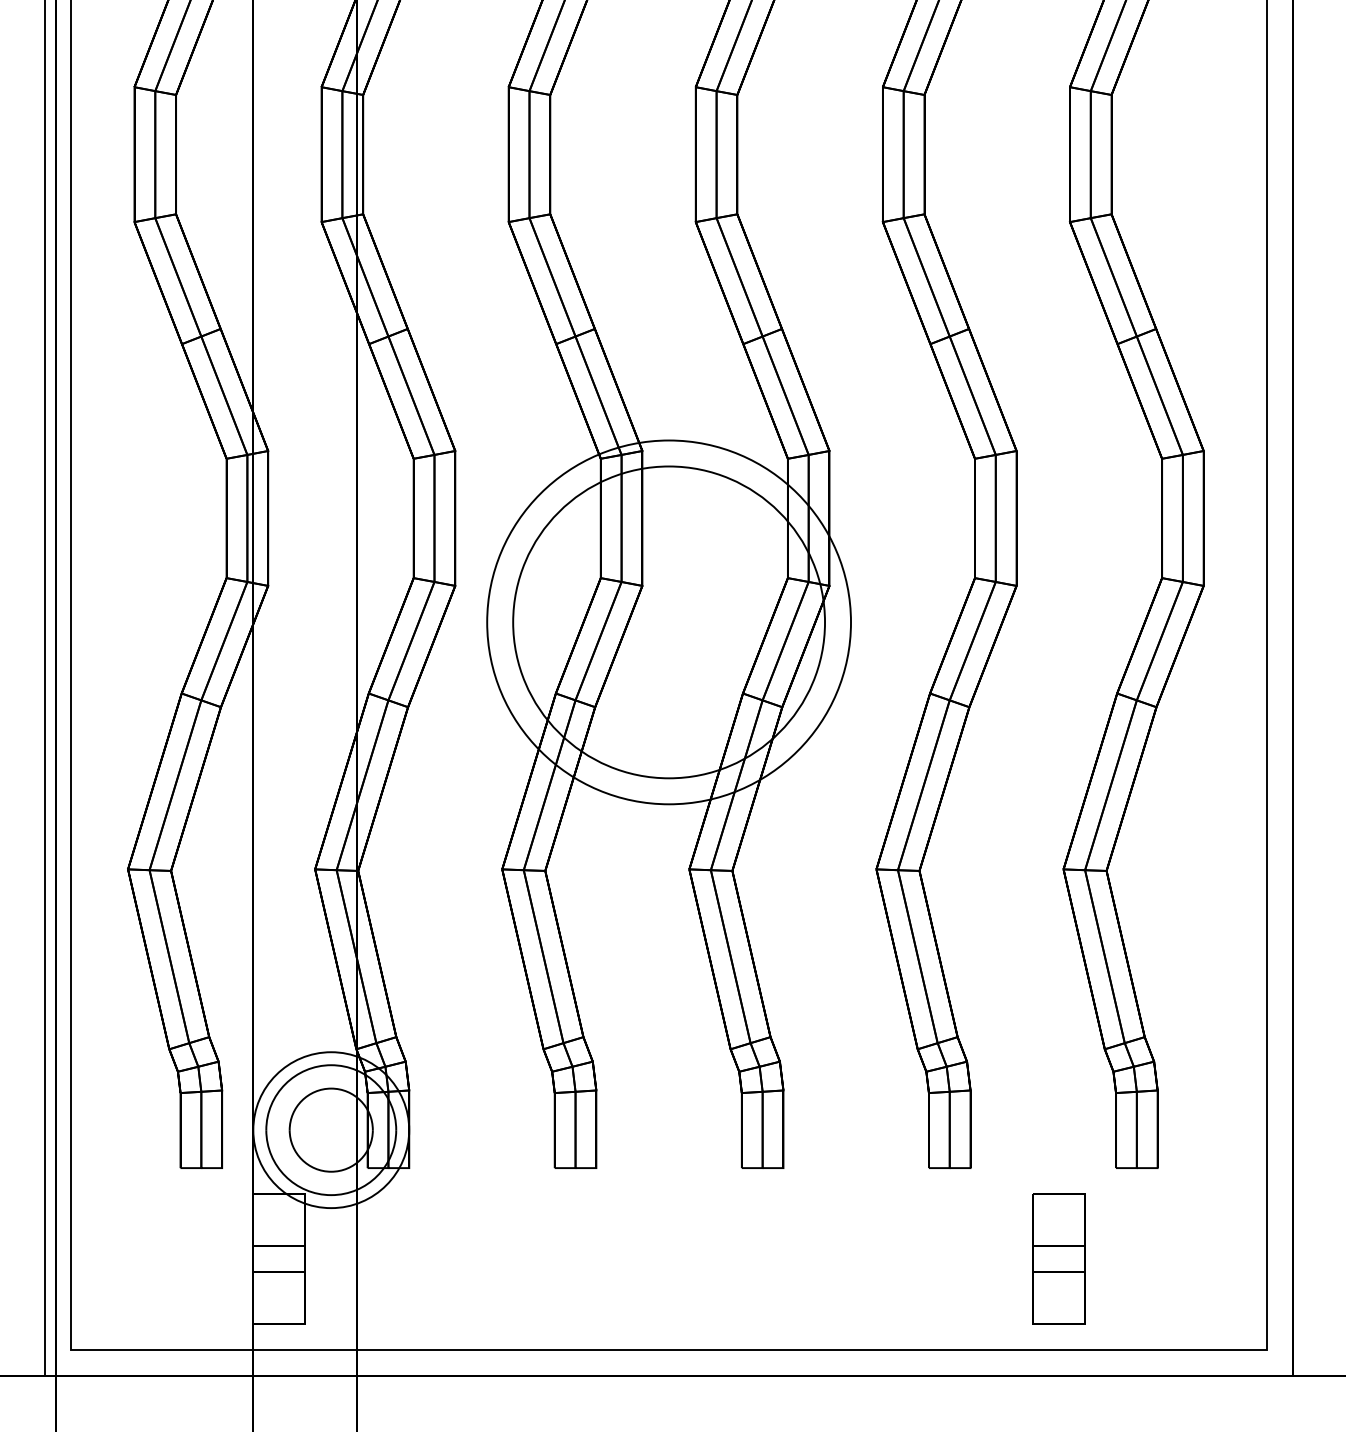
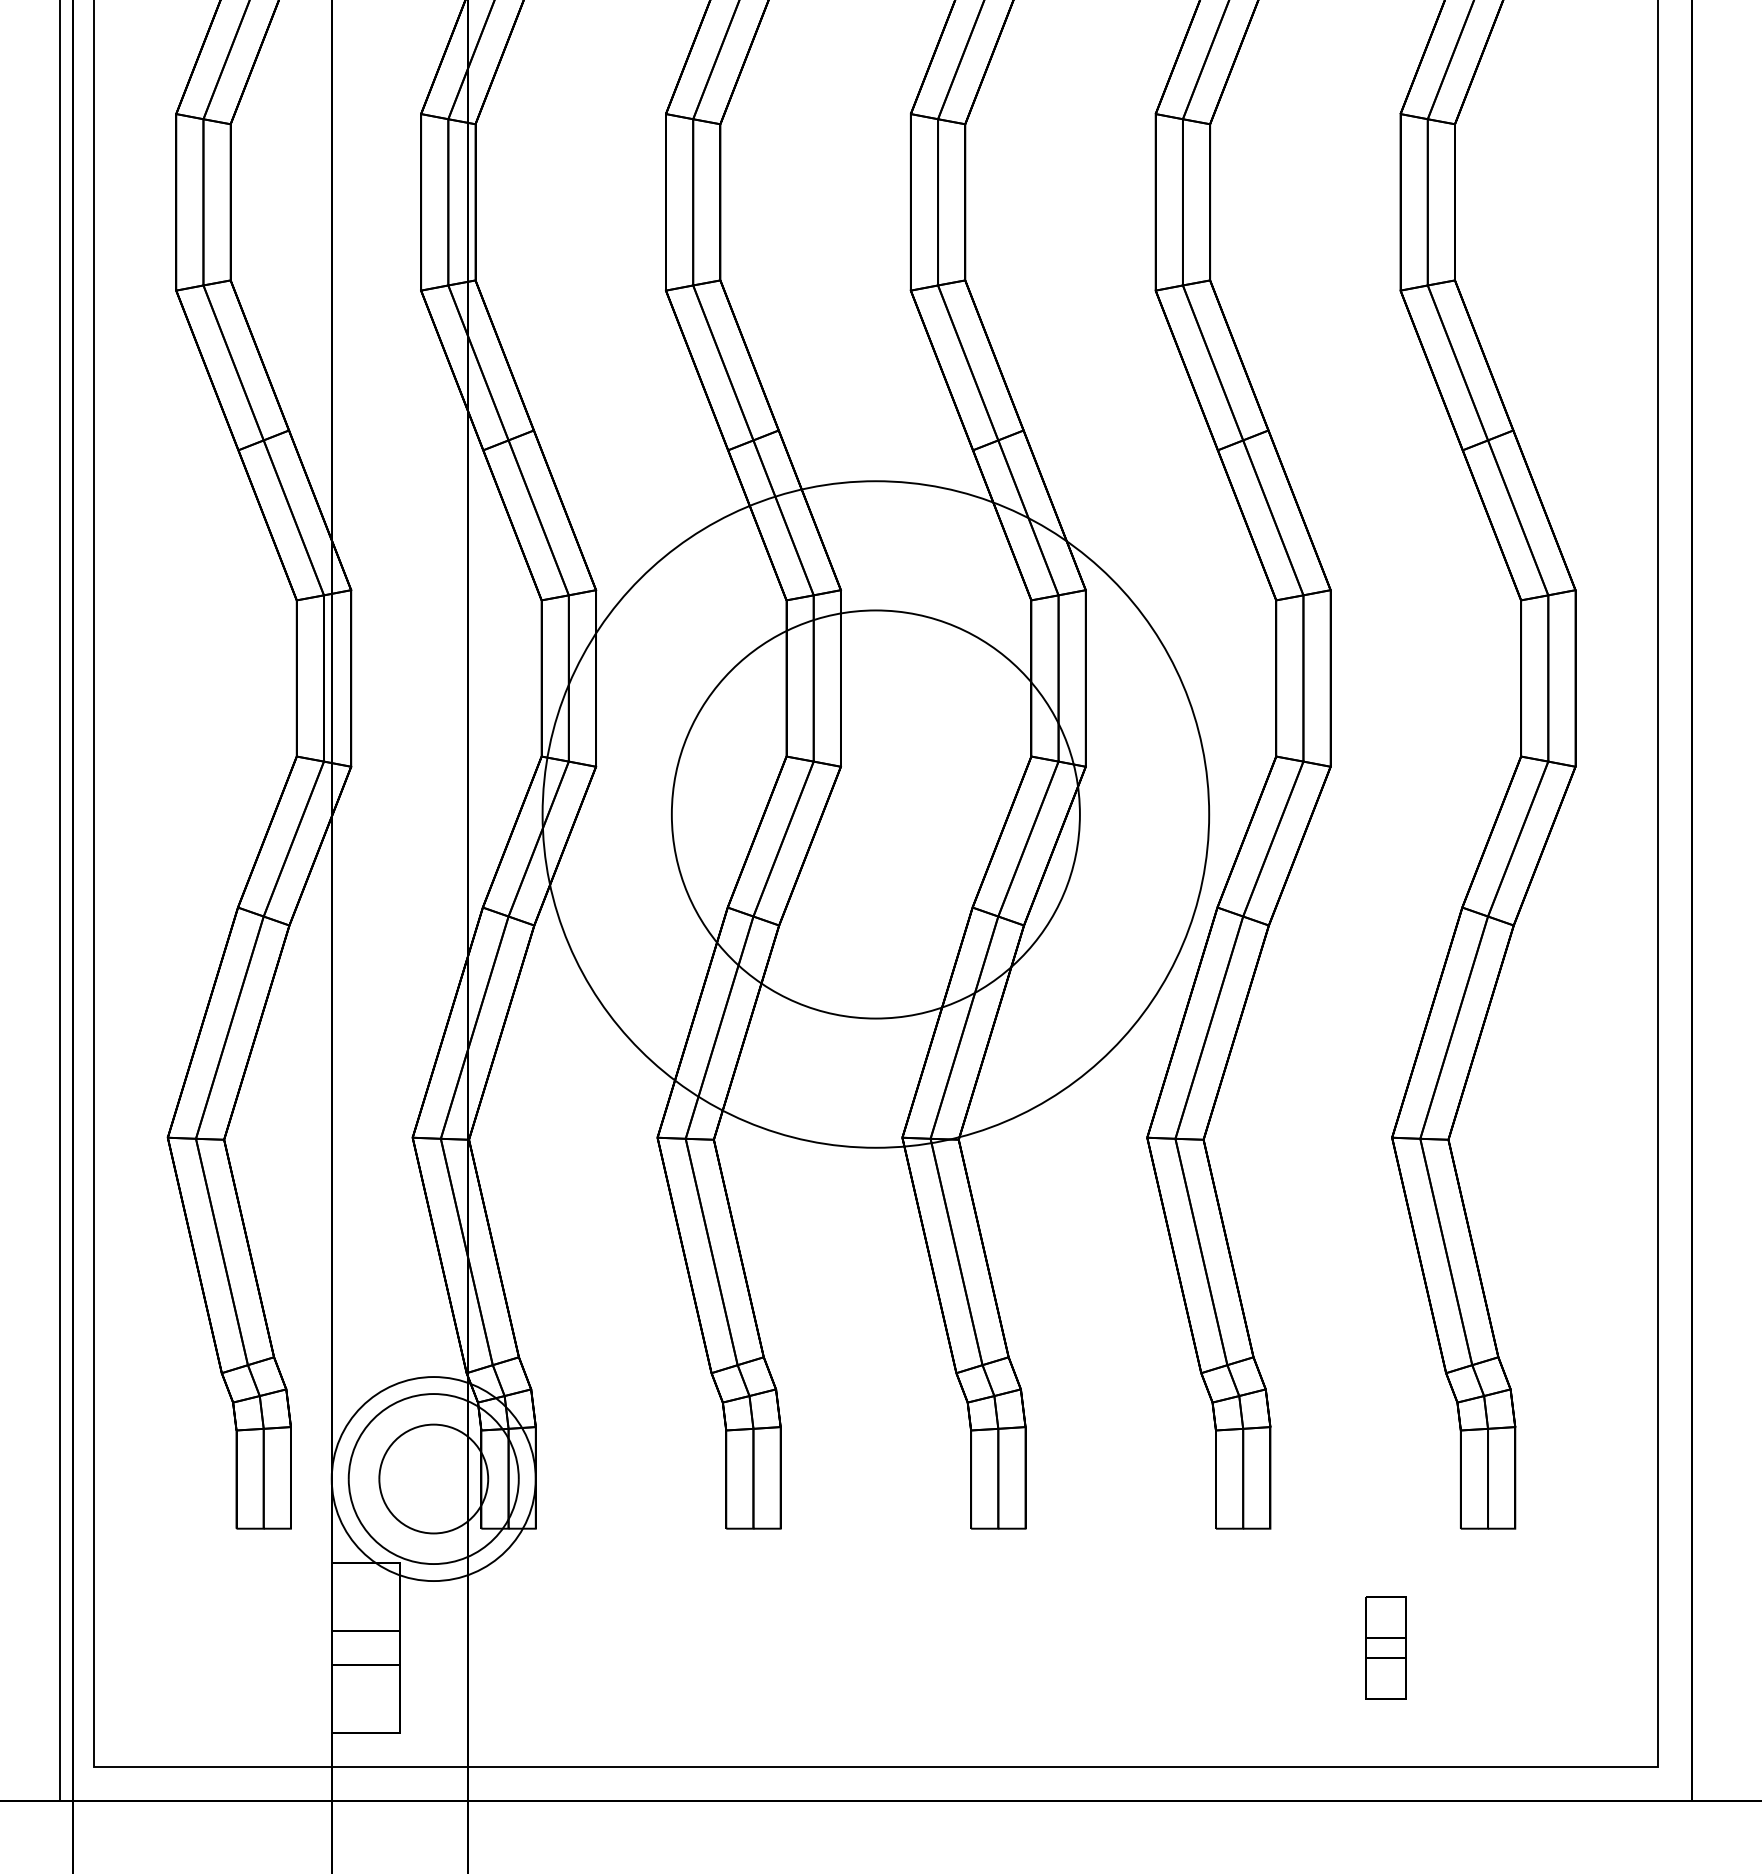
circle: (668, 622) -> (875, 814), size x1.4
part: (1058, 1258) -> (1385, 1647), size x0.6

